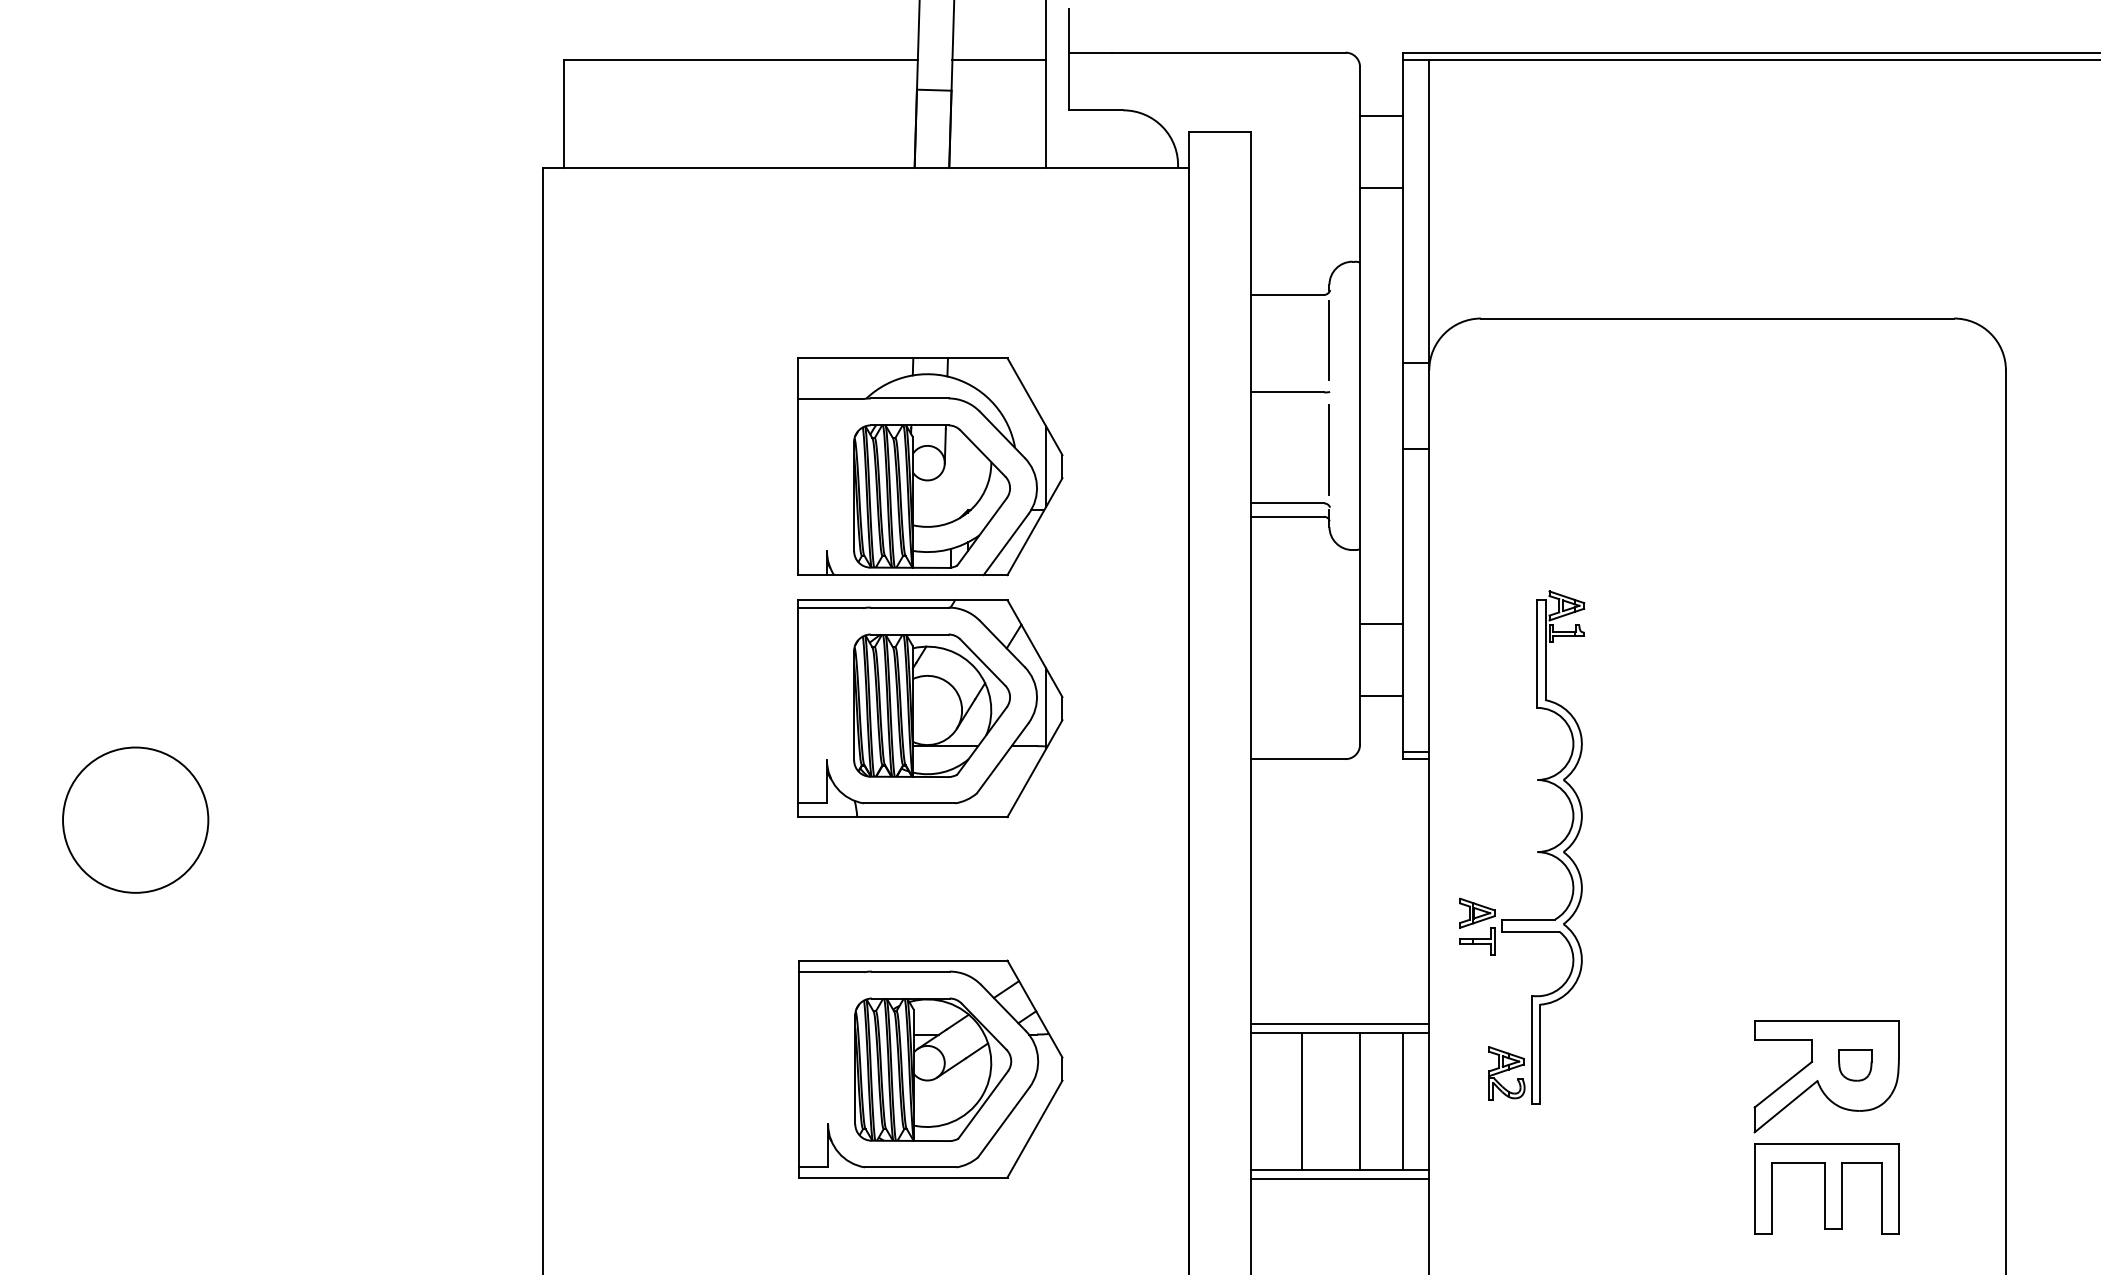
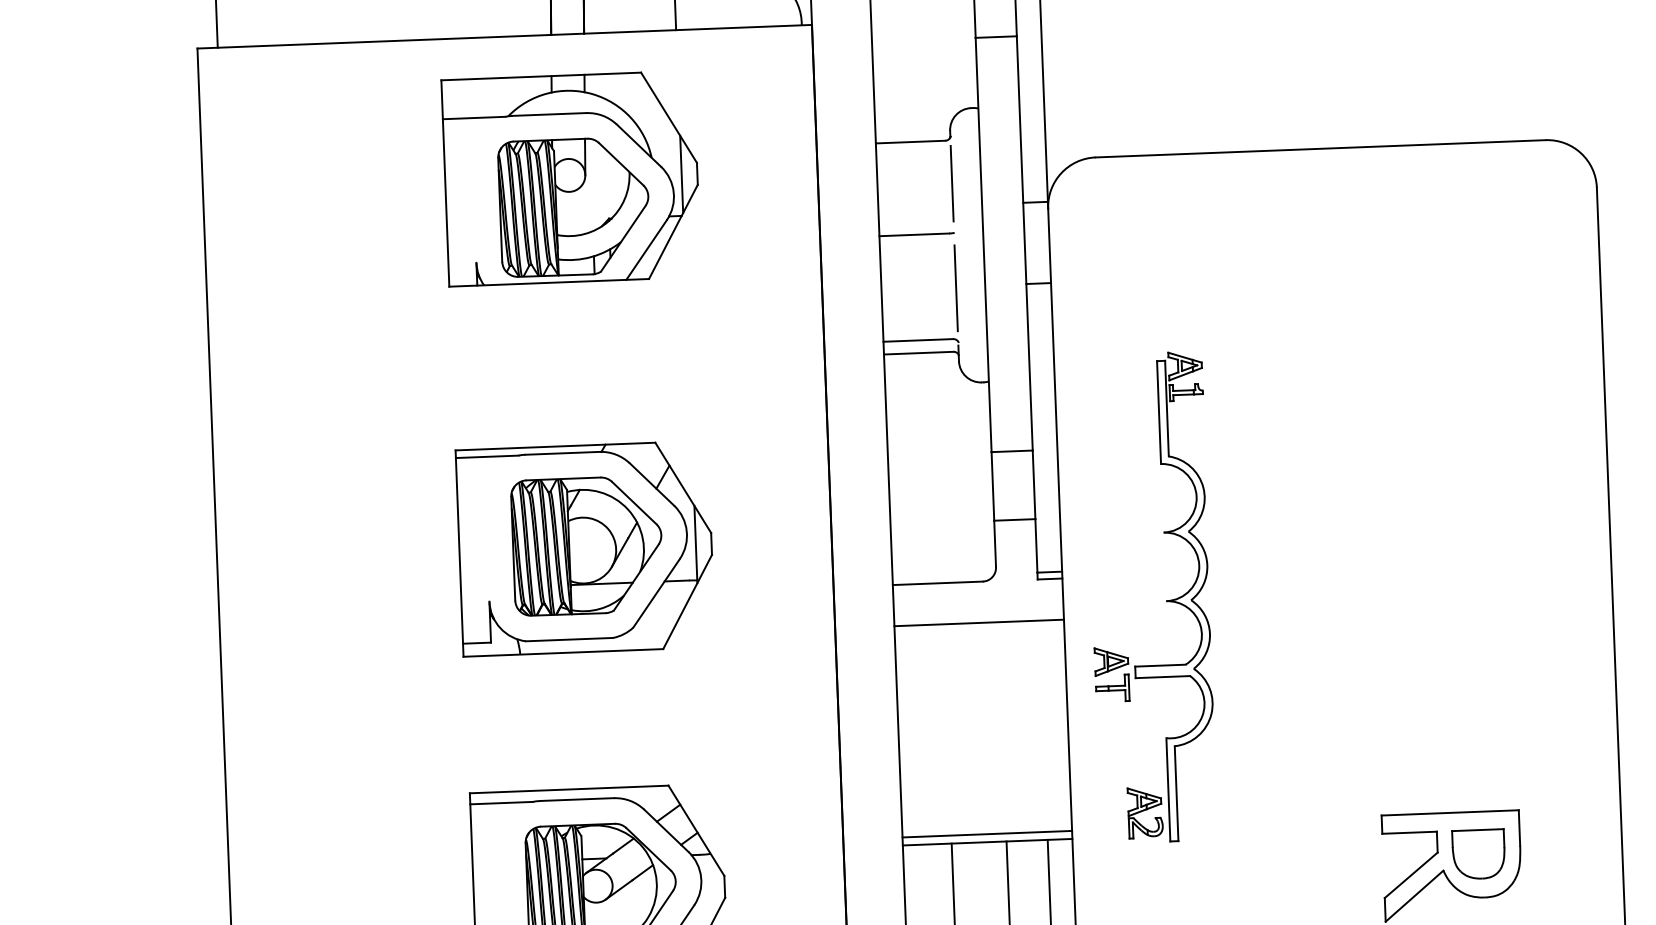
part: (930, 466) -> (571, 178), moved
line: (1340, 802) -> (979, 623), added
part: (1537, 851) -> (1166, 600), moved
part: (1855, 1065) -> (1479, 854), size x1.67

